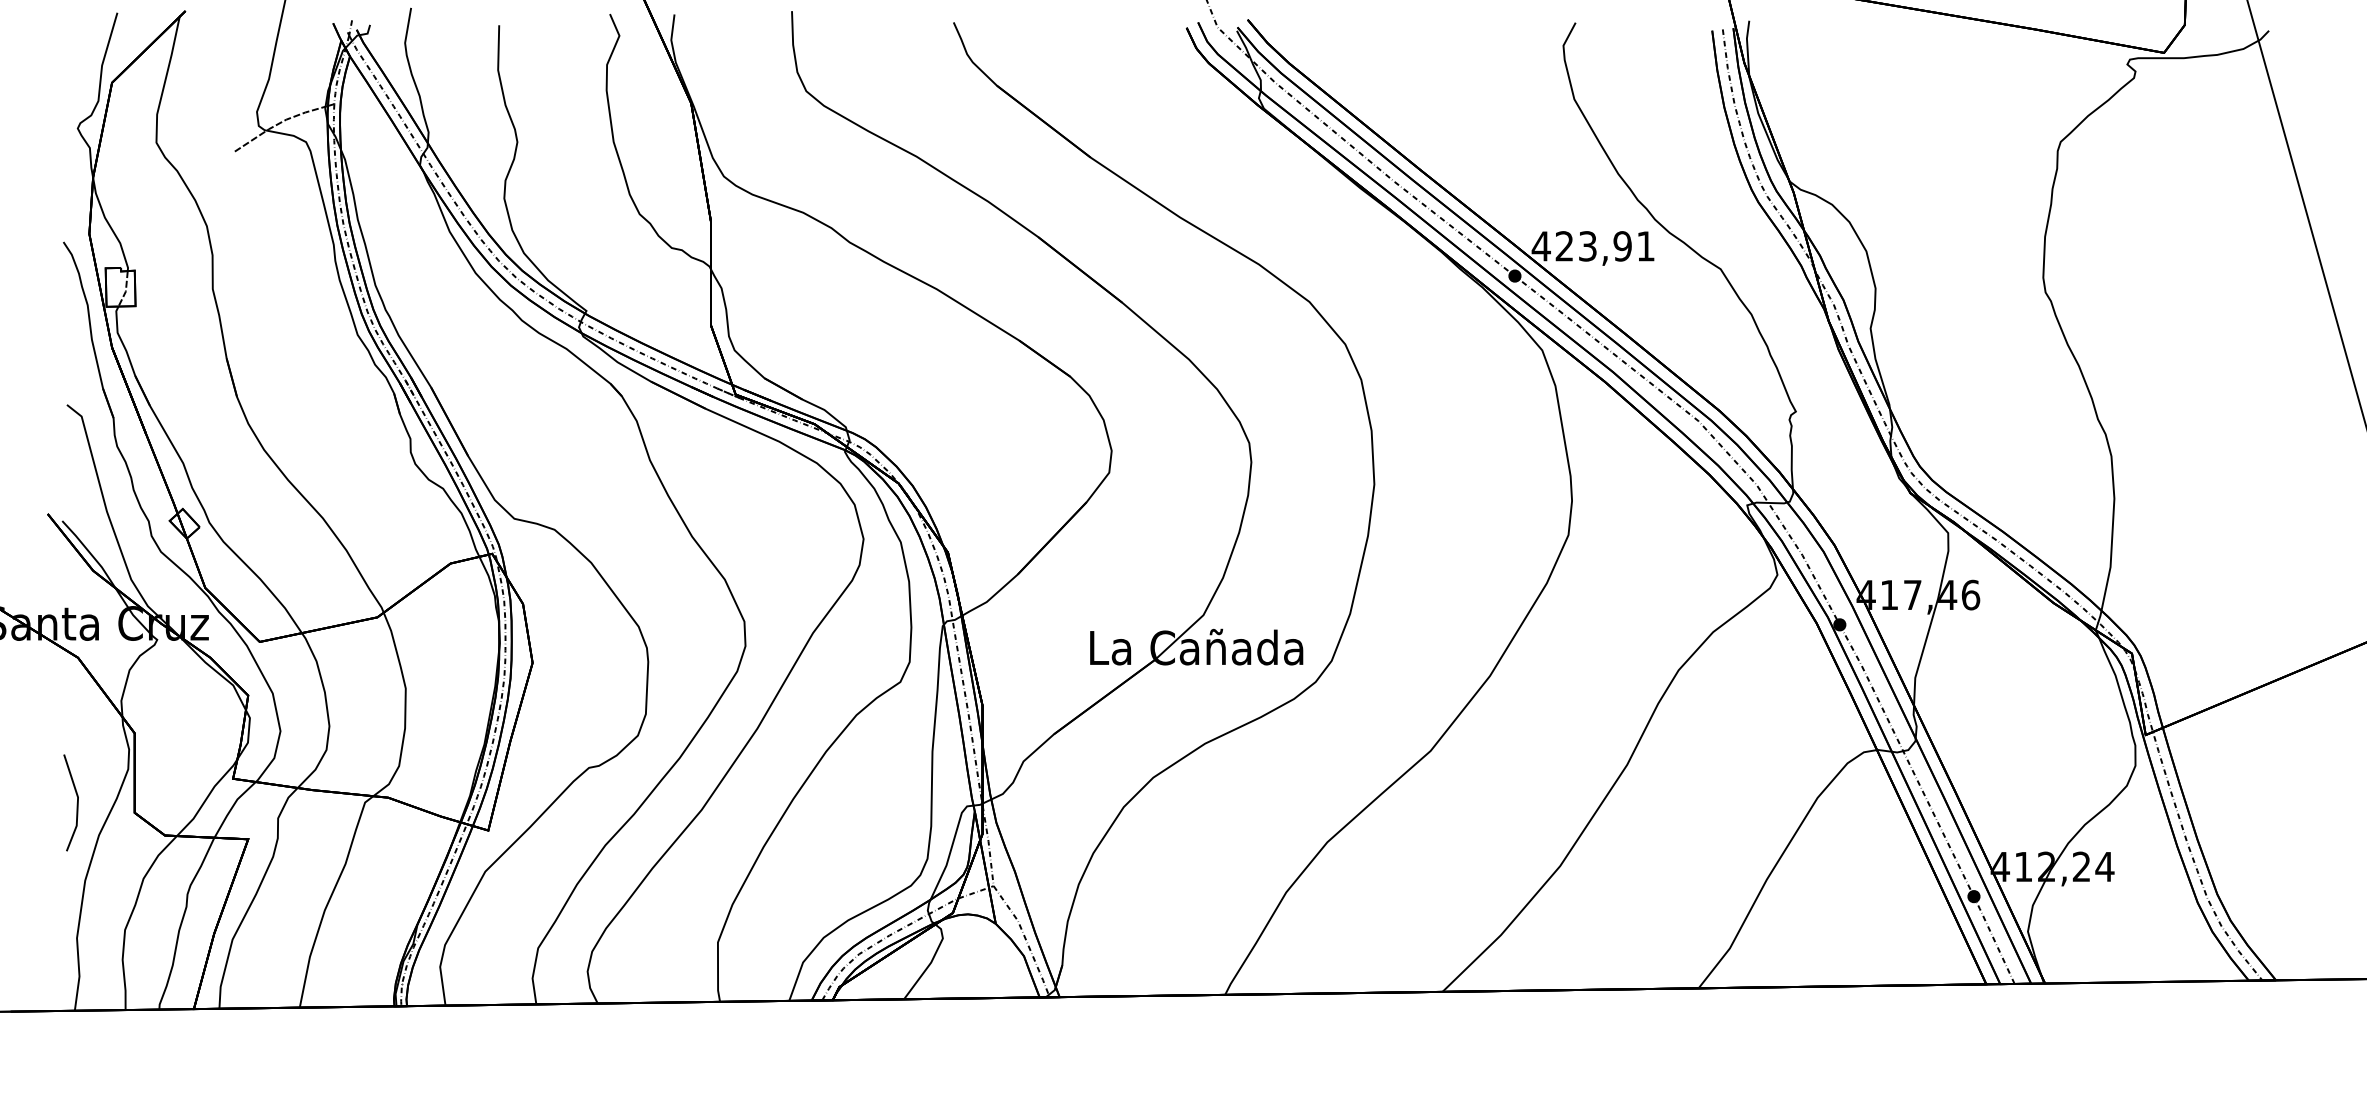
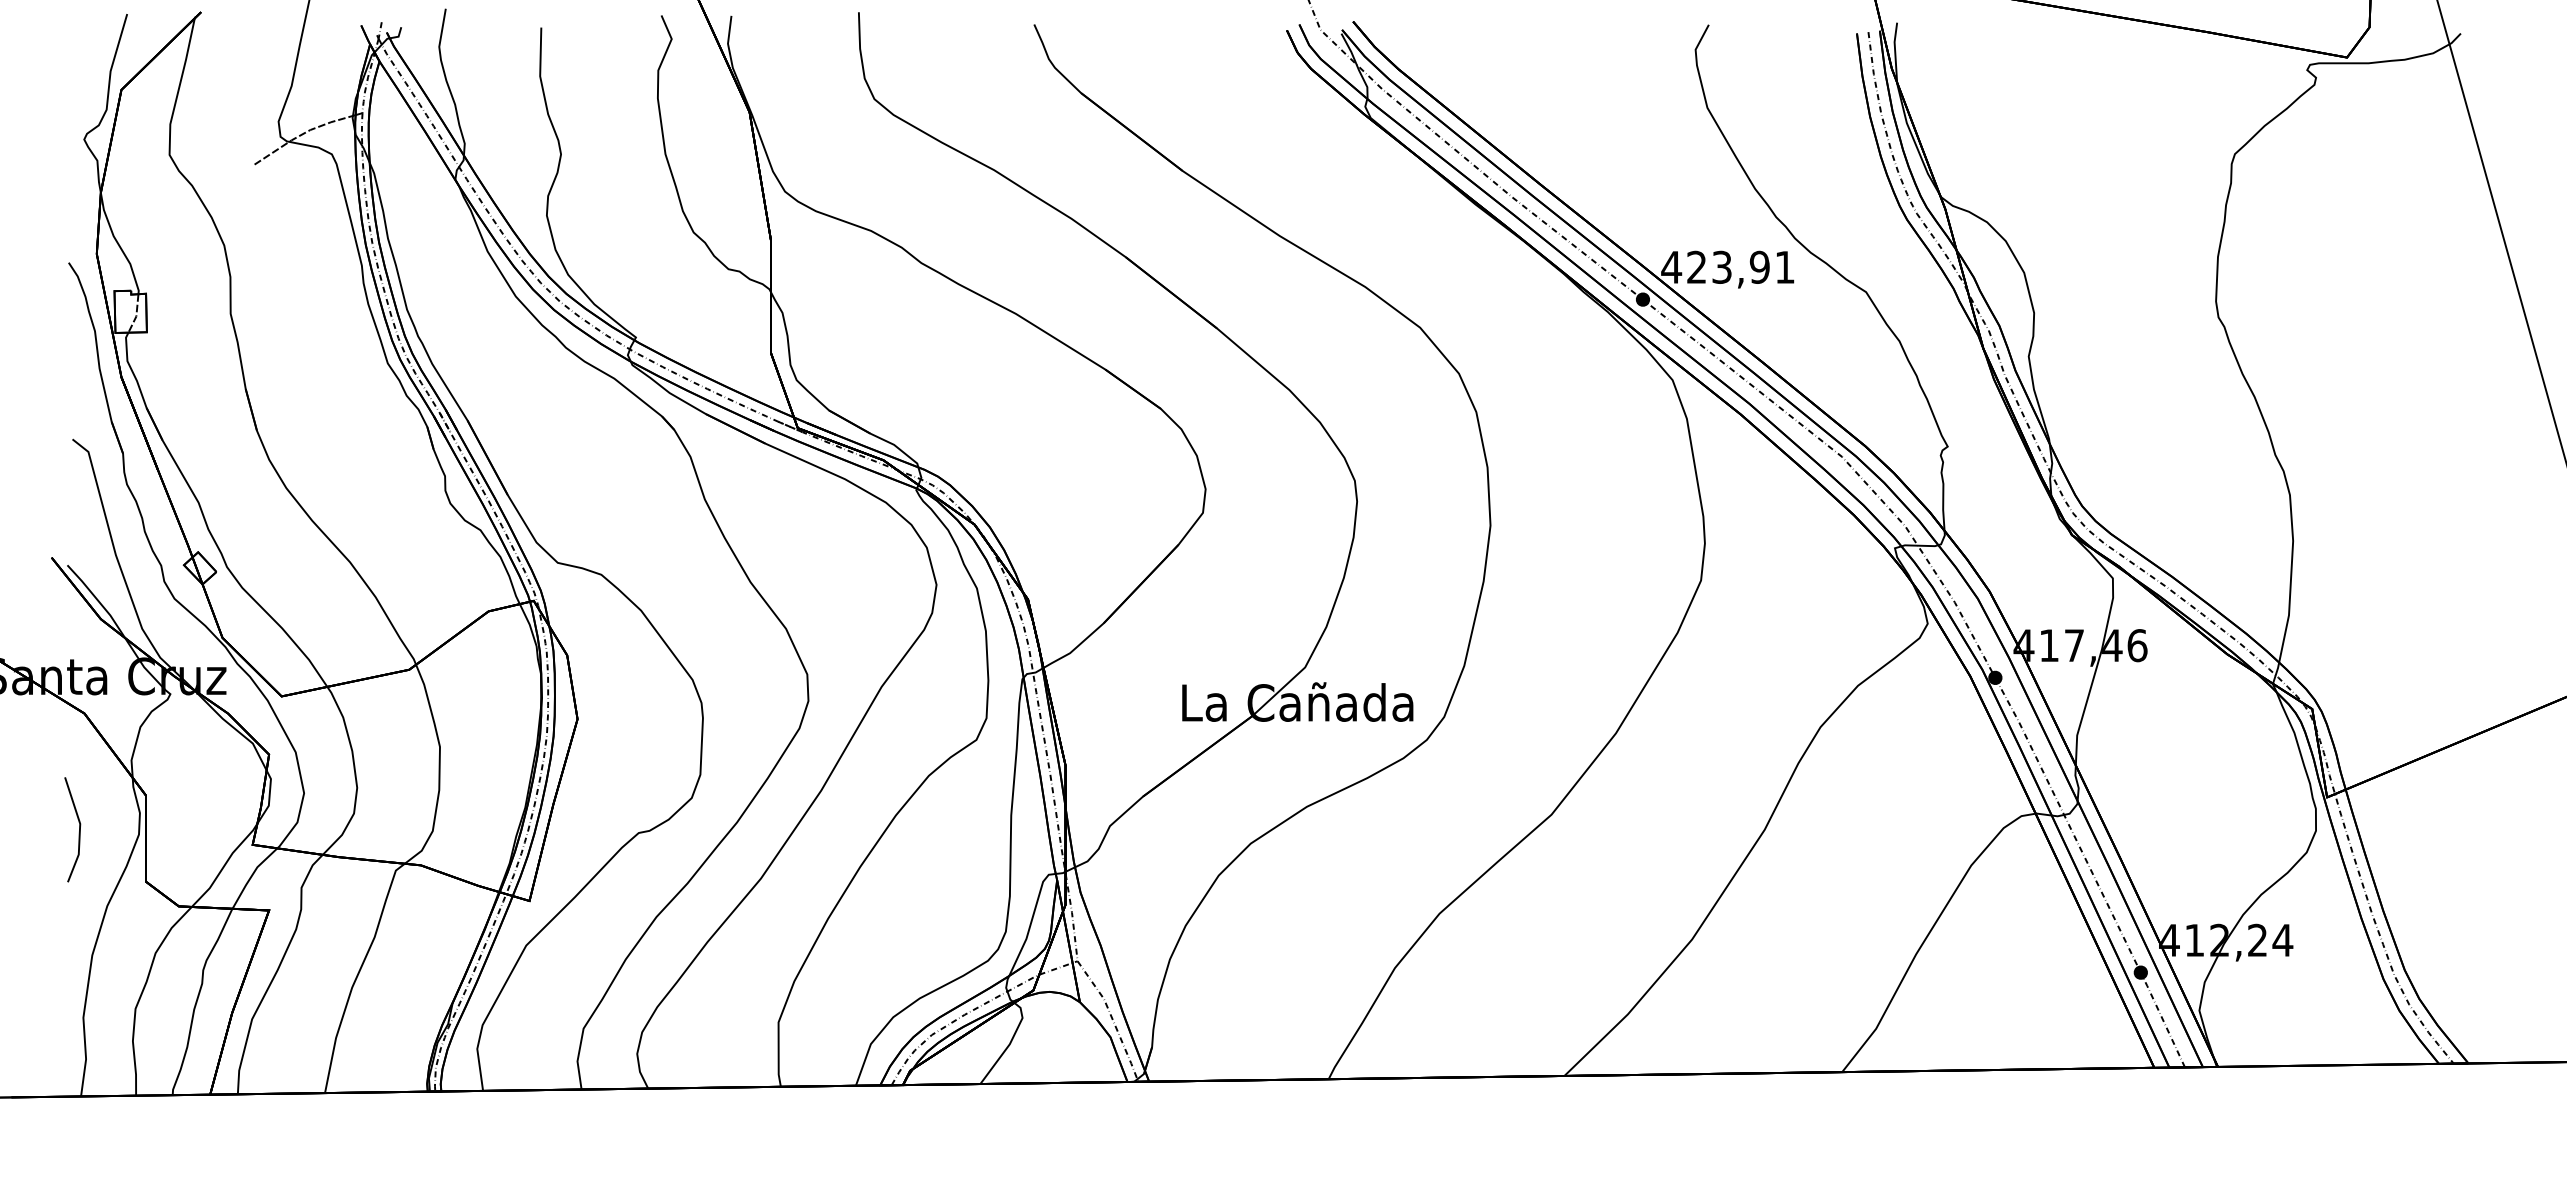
line: (76, 803) -> (78, 830), moved

